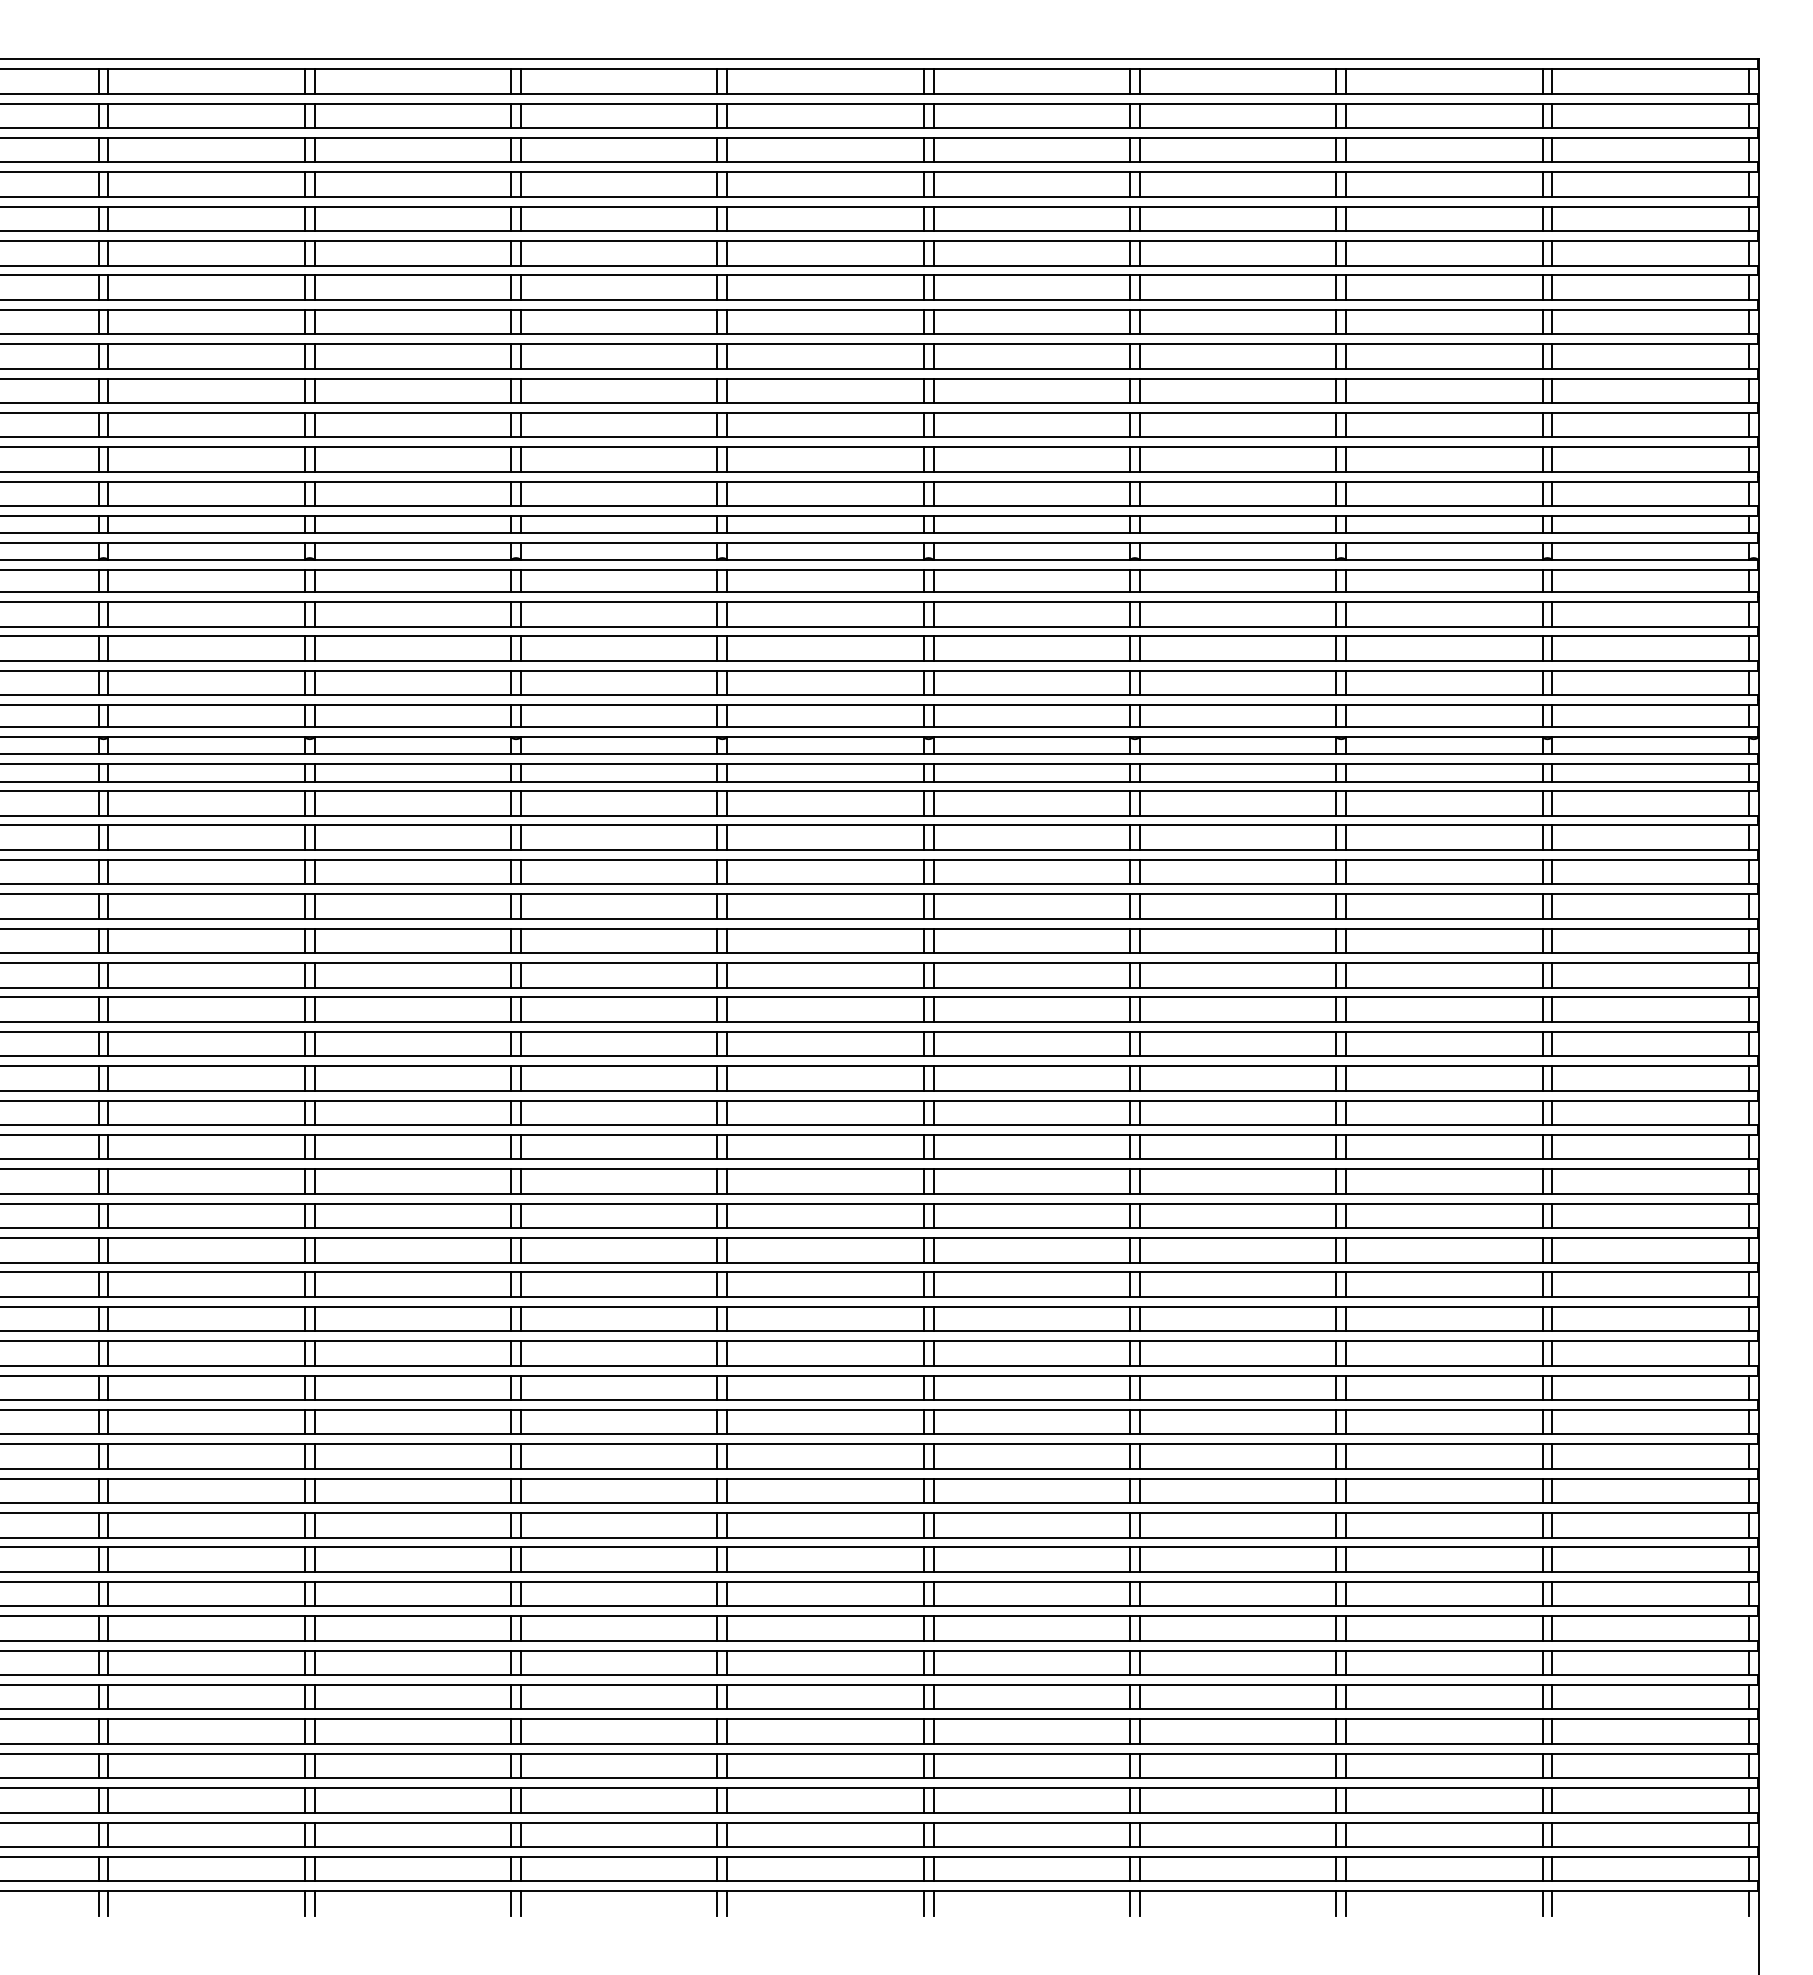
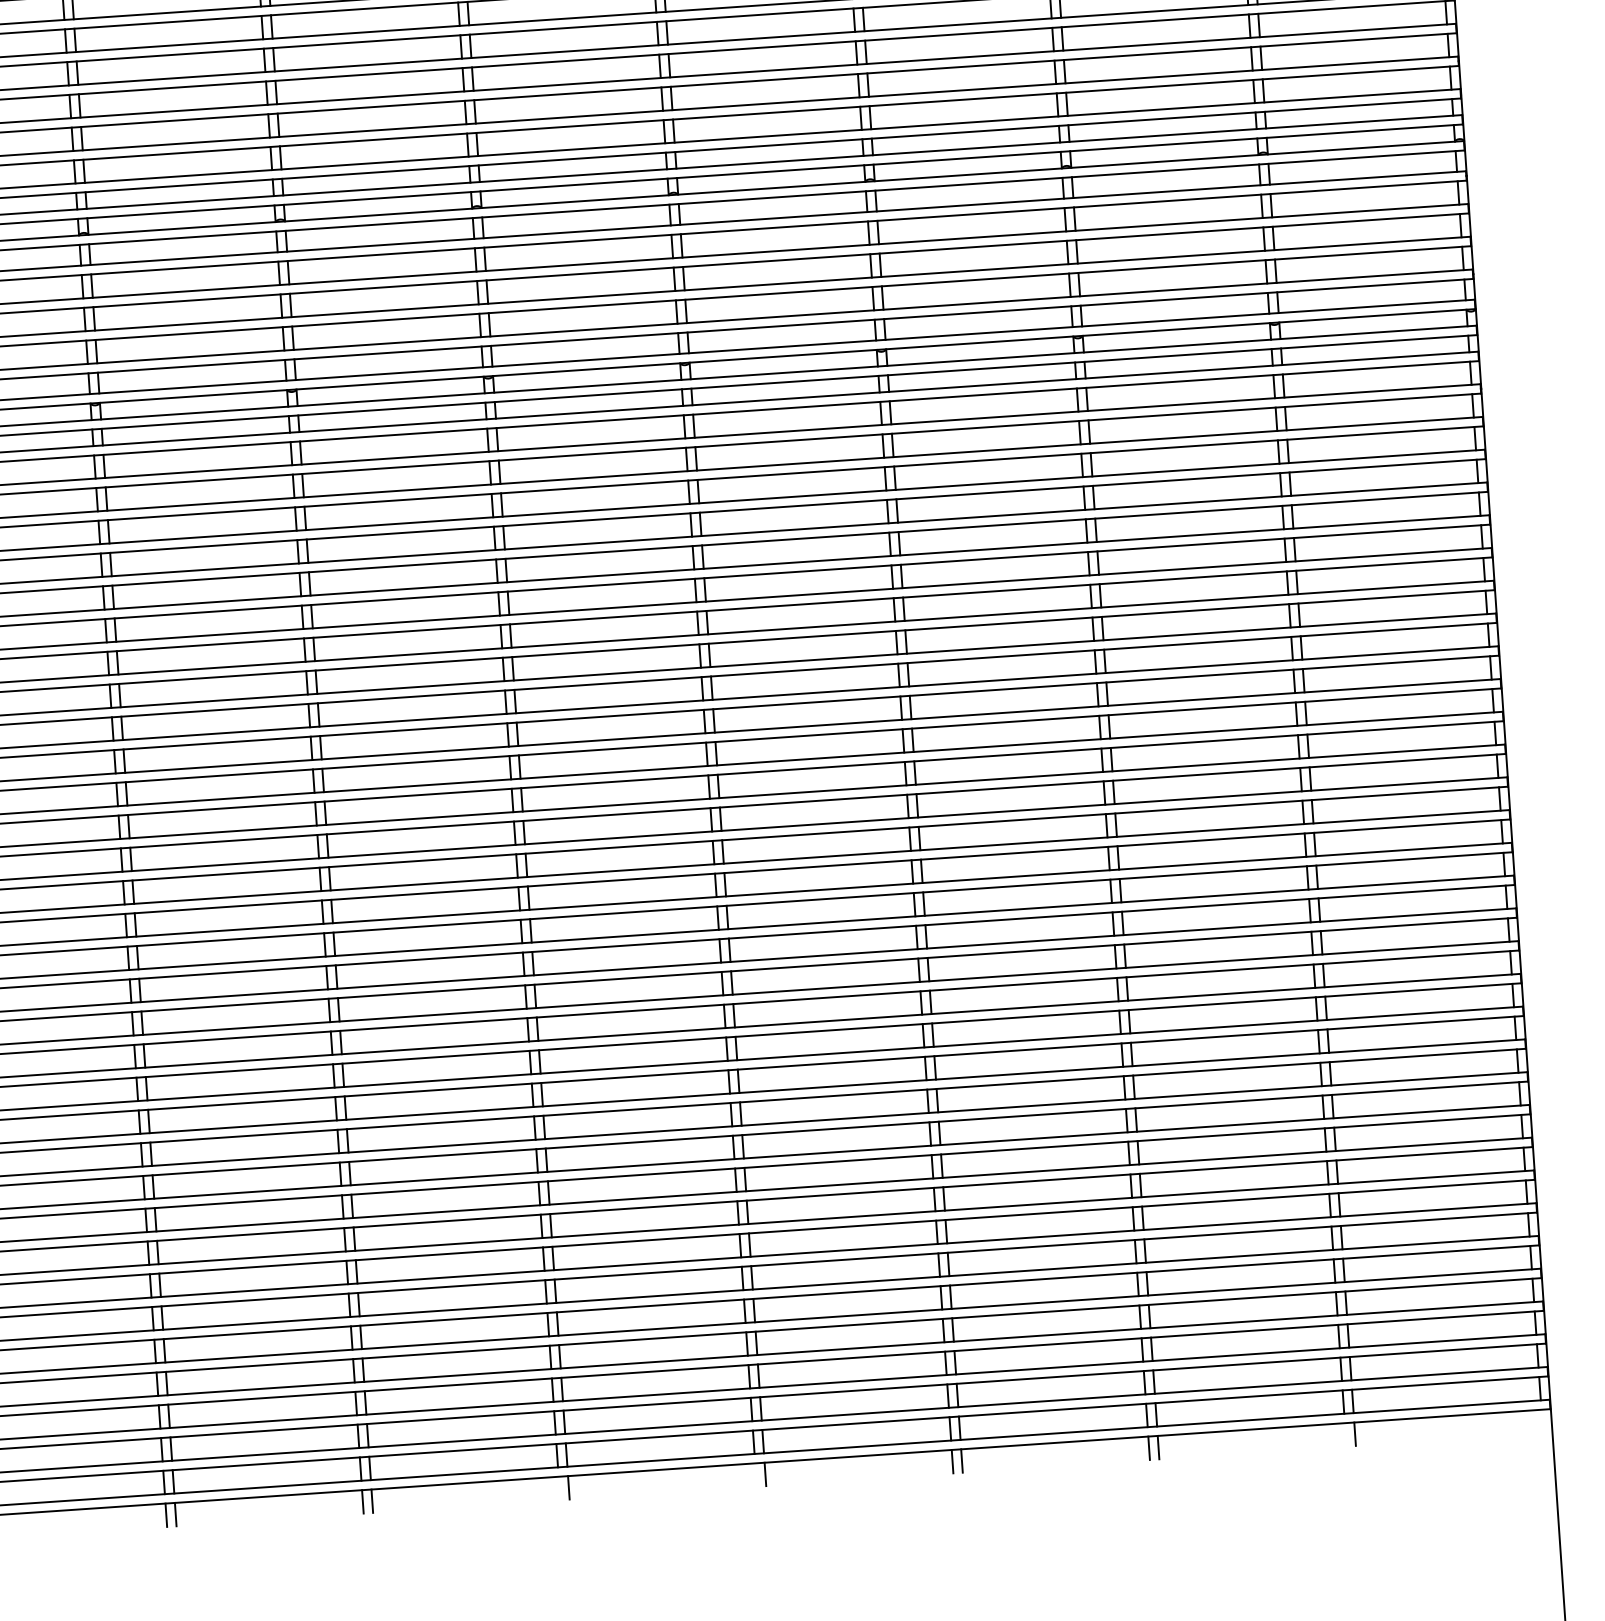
line: (717, 1903) -> (559, 1488), removed
line: (923, 1903) -> (755, 1475), removed
line: (1542, 1903) -> (1345, 1434), removed
line: (1748, 1903) -> (1541, 1421), removed

